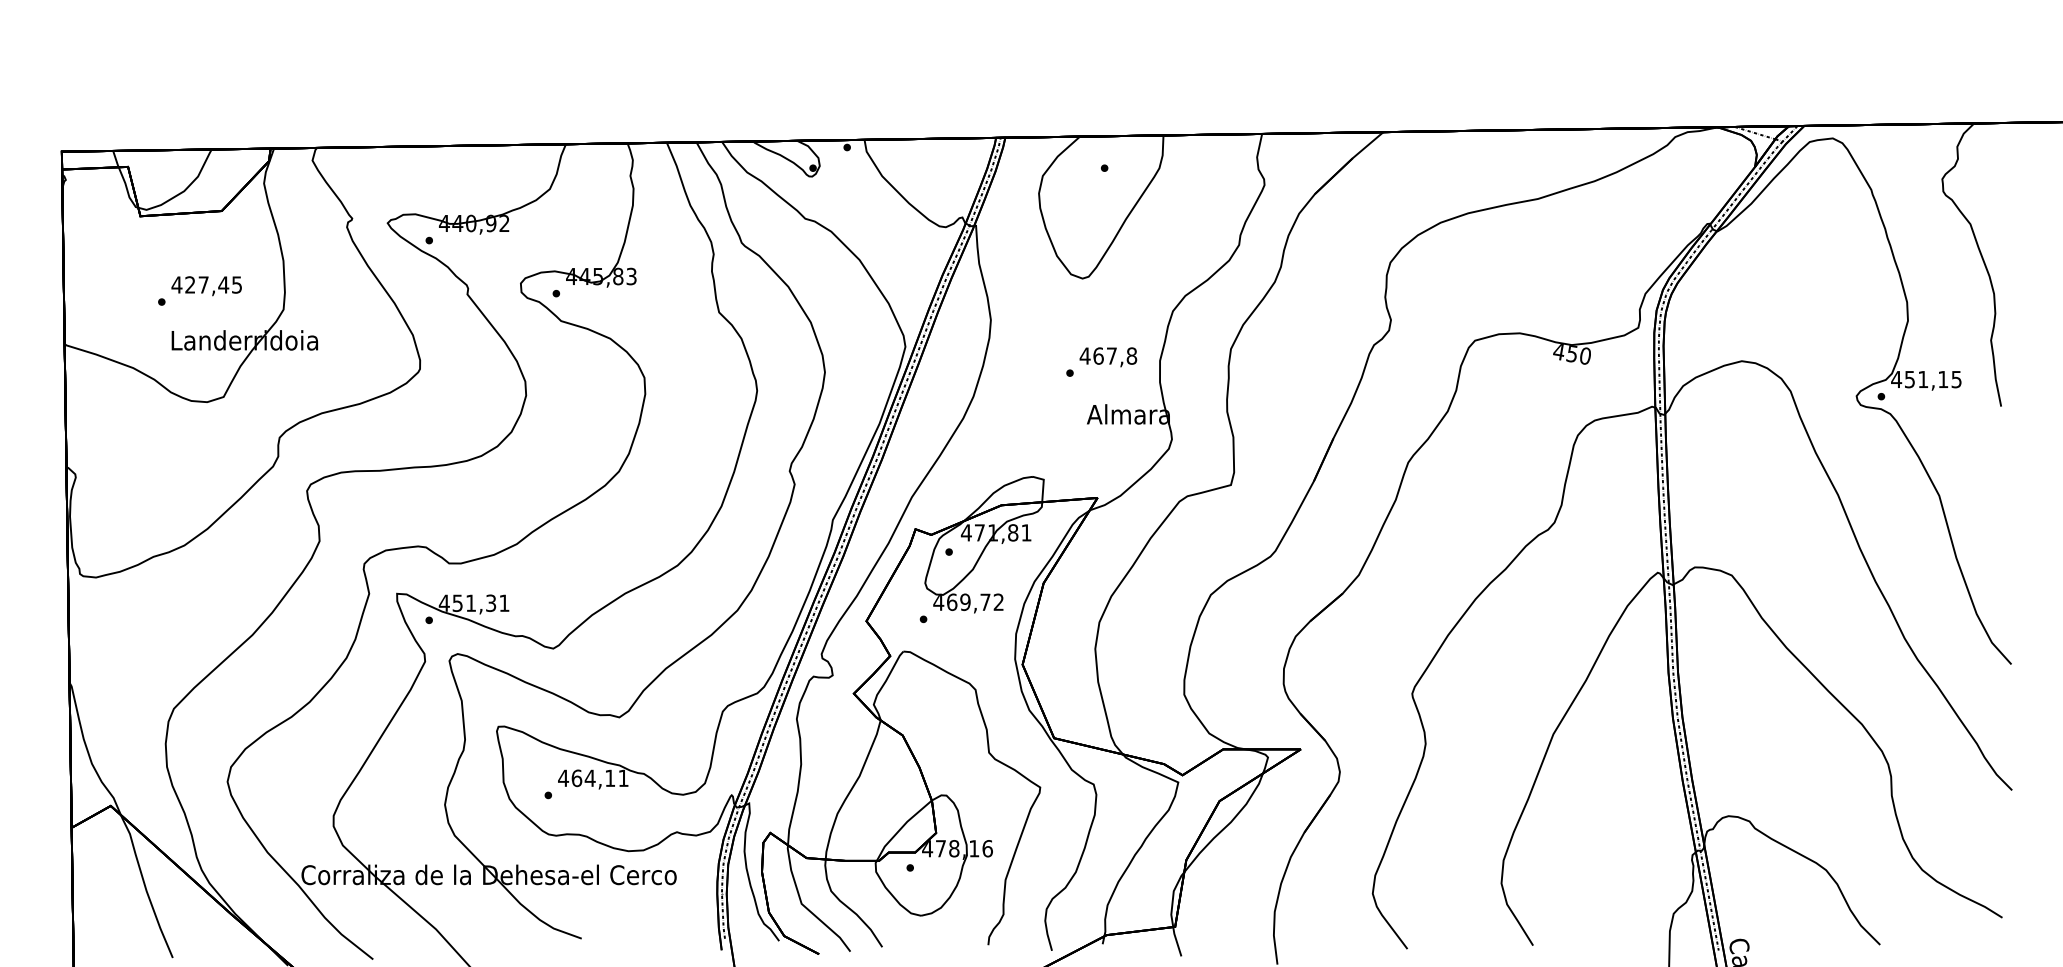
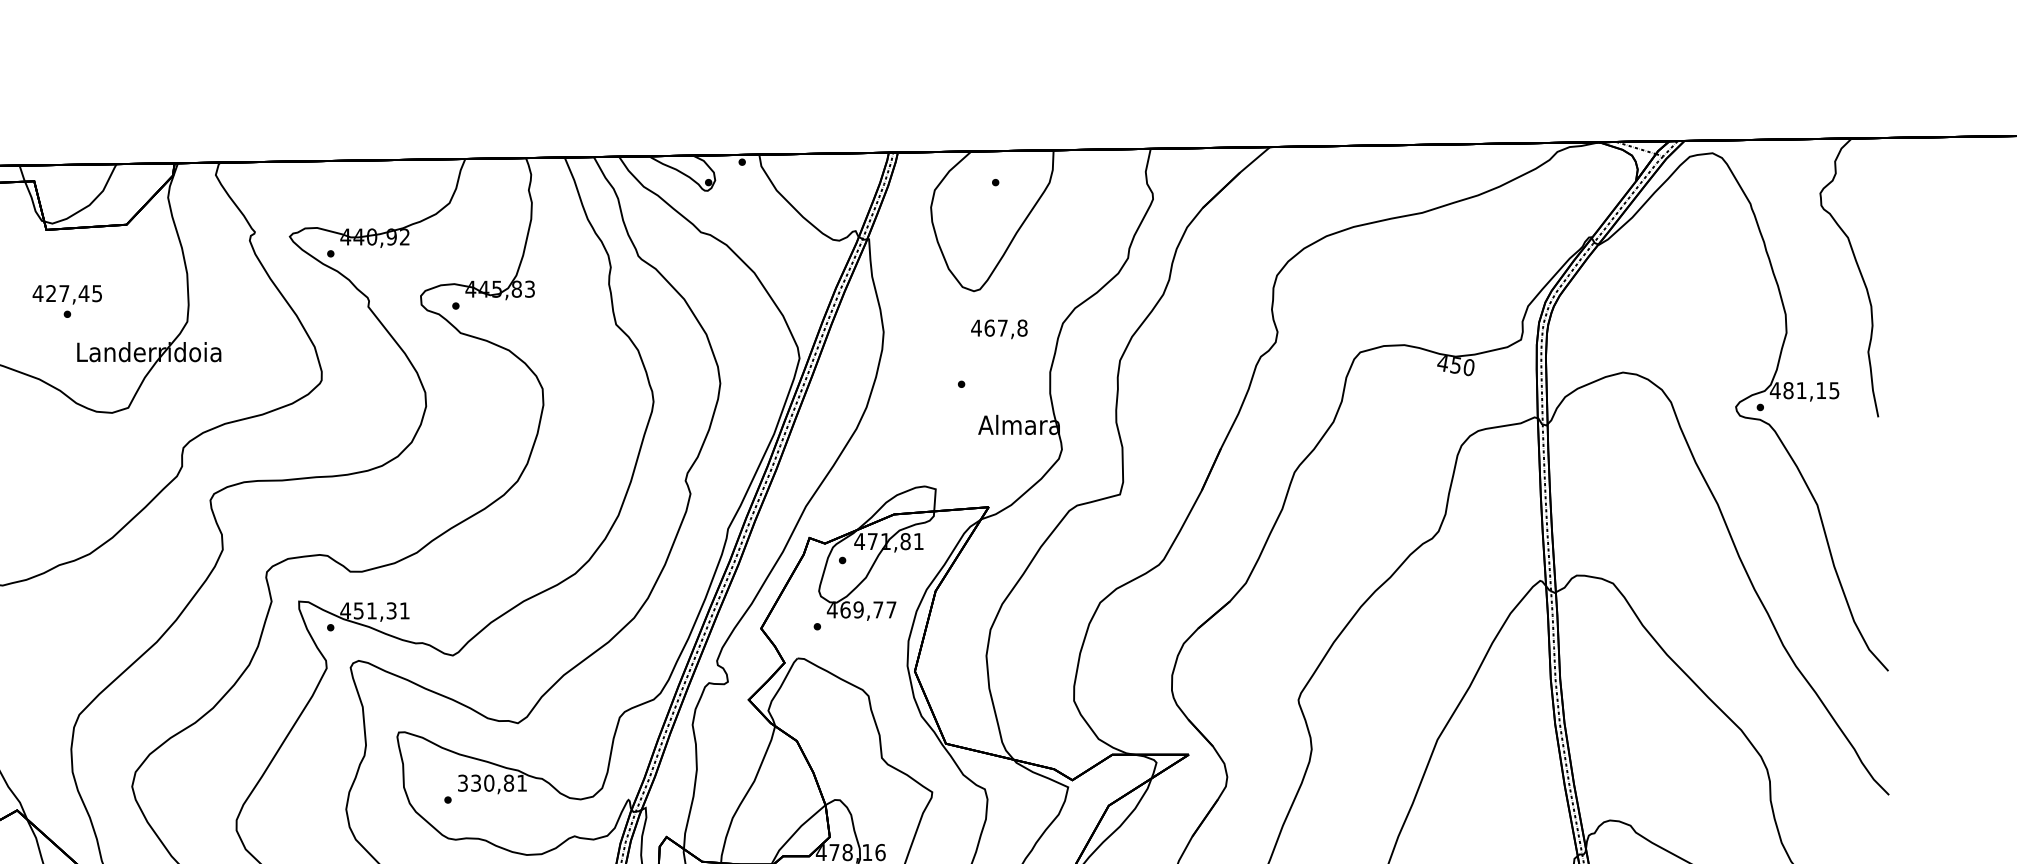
text: (206, 286) -> (67, 295), moved
text: (1108, 357) -> (999, 329), moved
text: (1909, 379) -> (1788, 390), 451,15 -> 481,15
text: (998, 601) -> (891, 609), 469,72 -> 469,77
text: (586, 778) -> (485, 783), 464,11 -> 330,81

